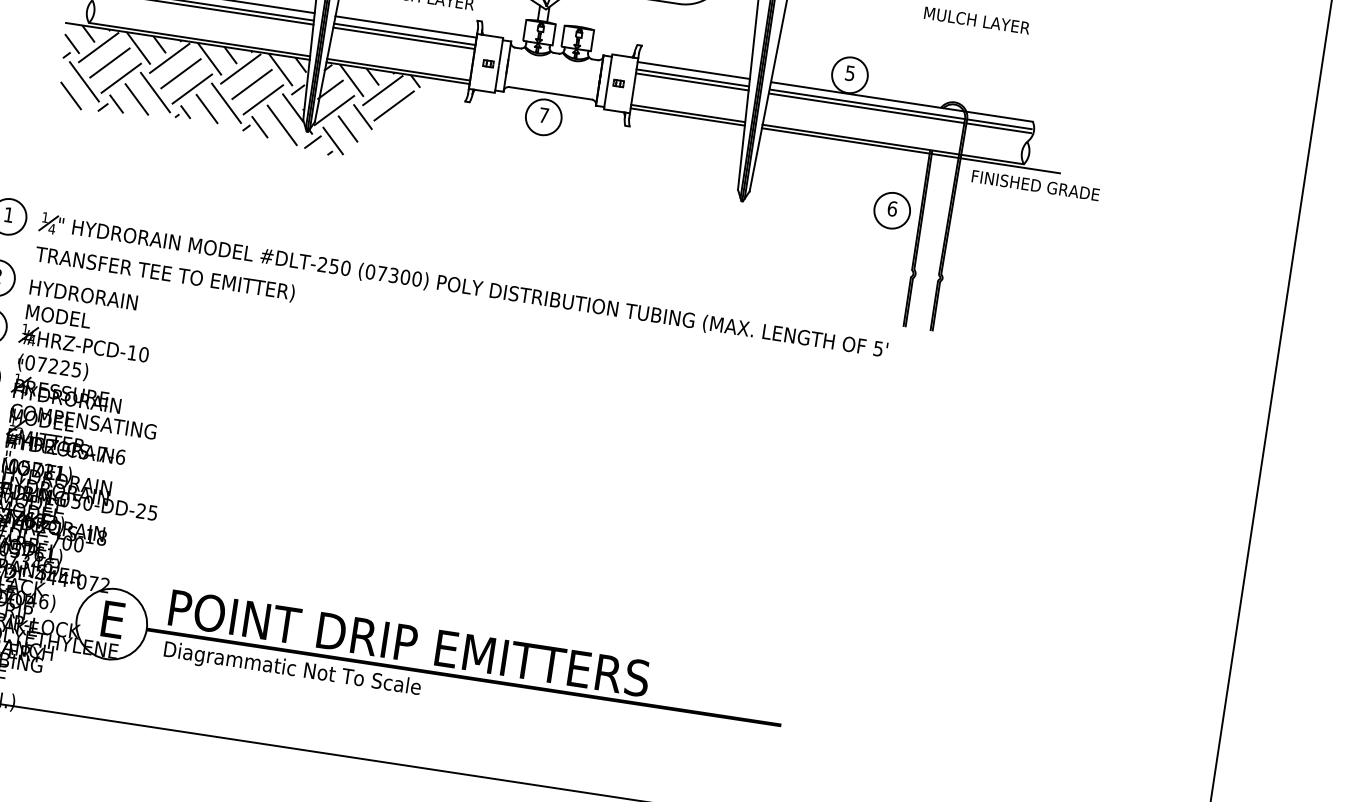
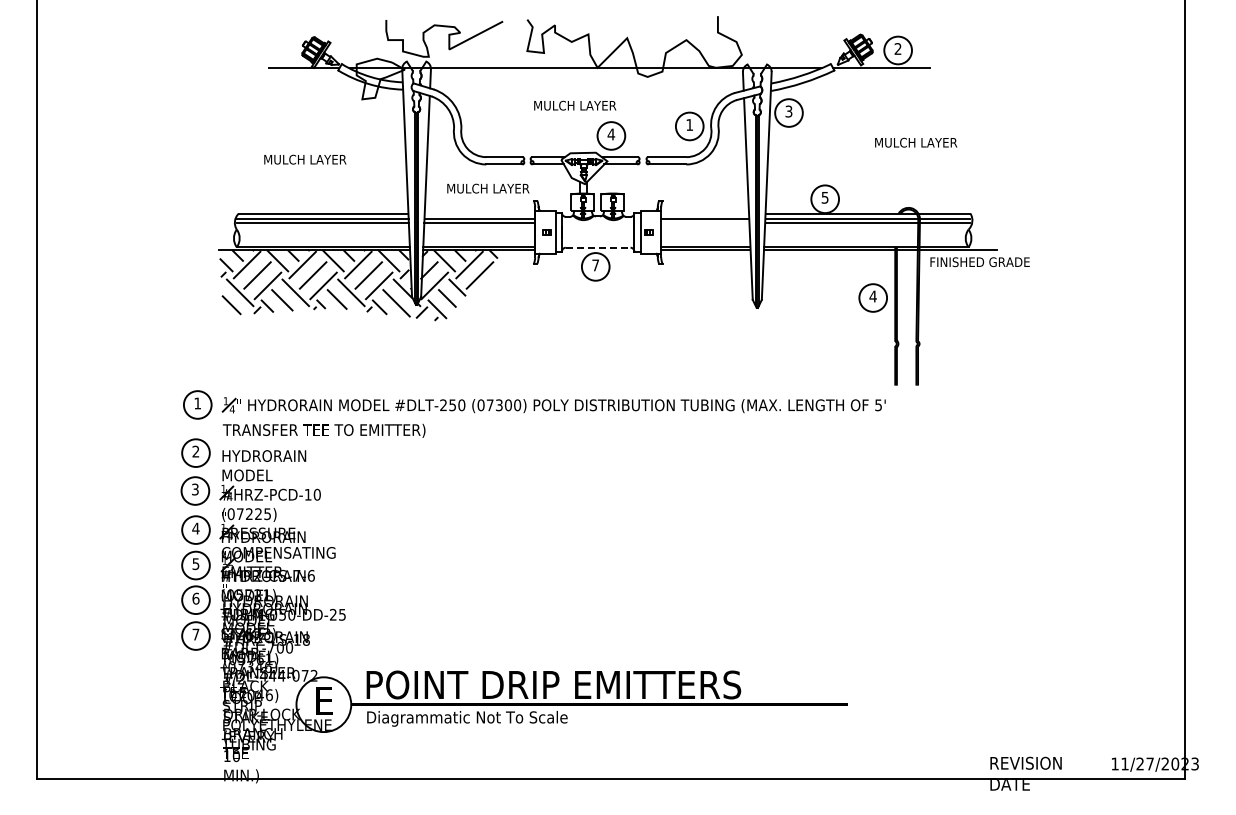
line: (405, 26) -> (479, 213), removed
line: (694, 70) -> (705, 213), removed
line: (692, 81) -> (705, 222), removed
line: (551, 93) -> (598, 247), solid -> dashed
text: (891, 208) -> (872, 296), 6 -> 4

